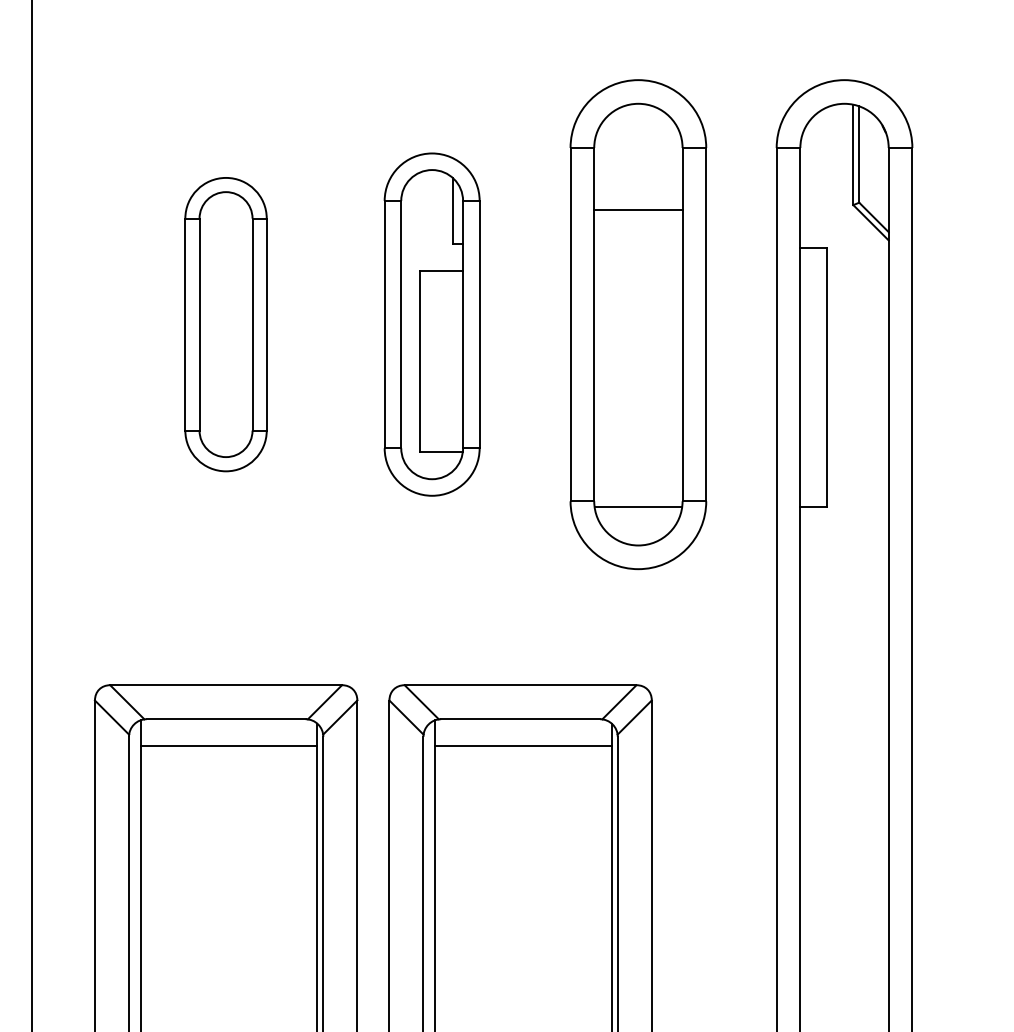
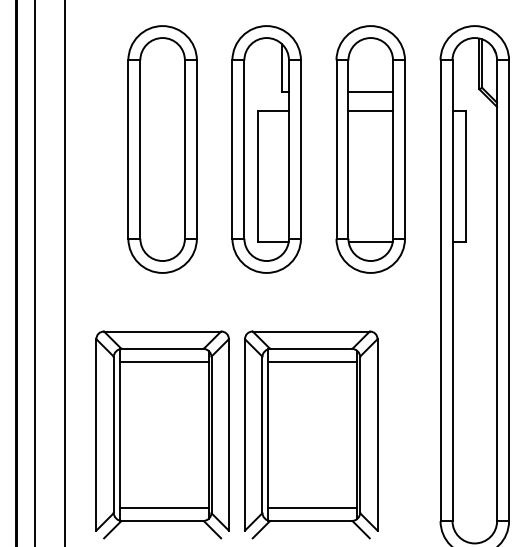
line: (637, 247) -> (370, 110), added
part: (225, 324) -> (162, 149), size x1.67
part: (431, 324) -> (266, 149), size x1.43

